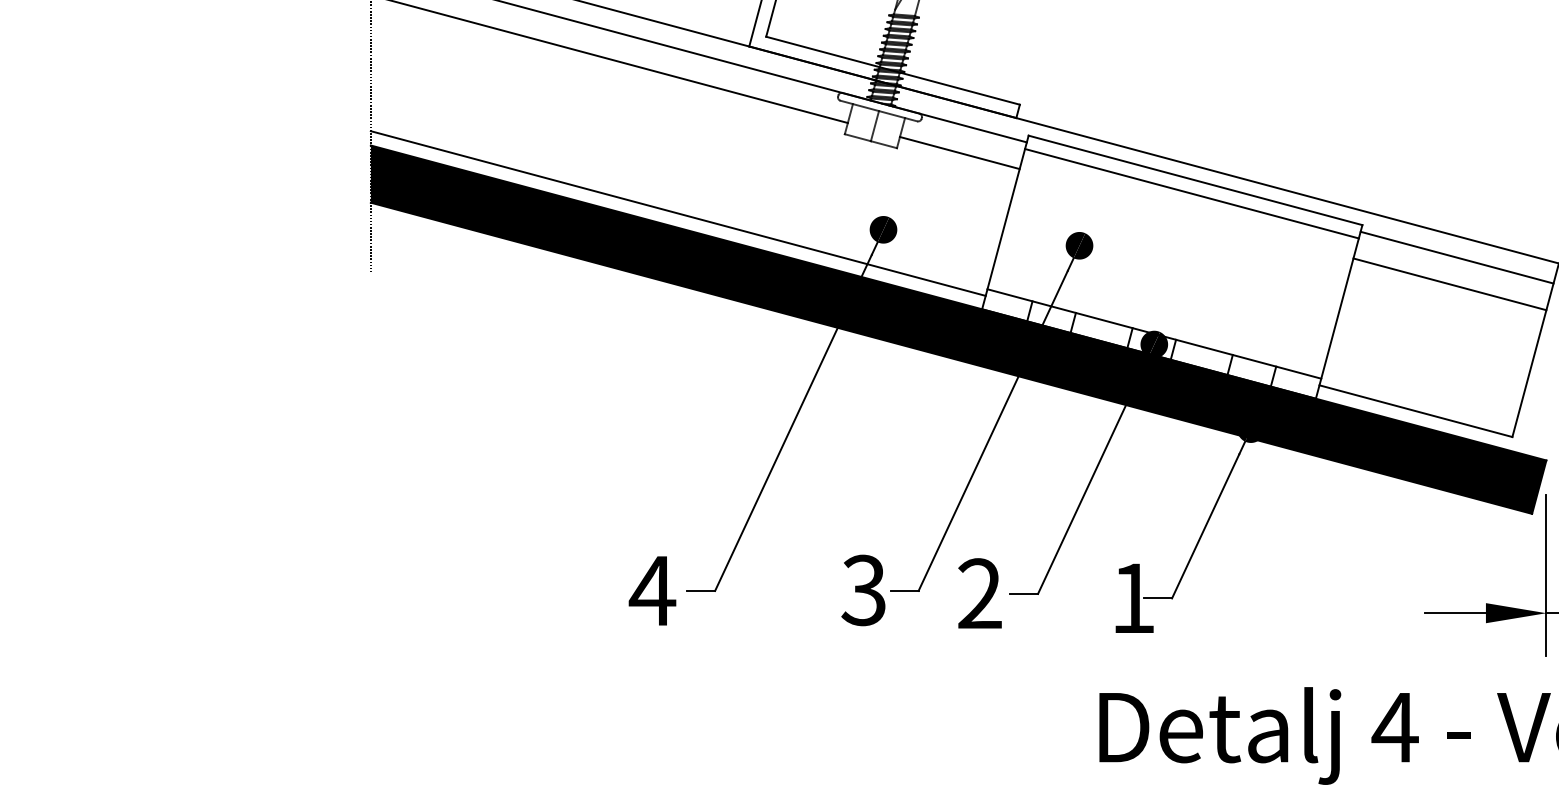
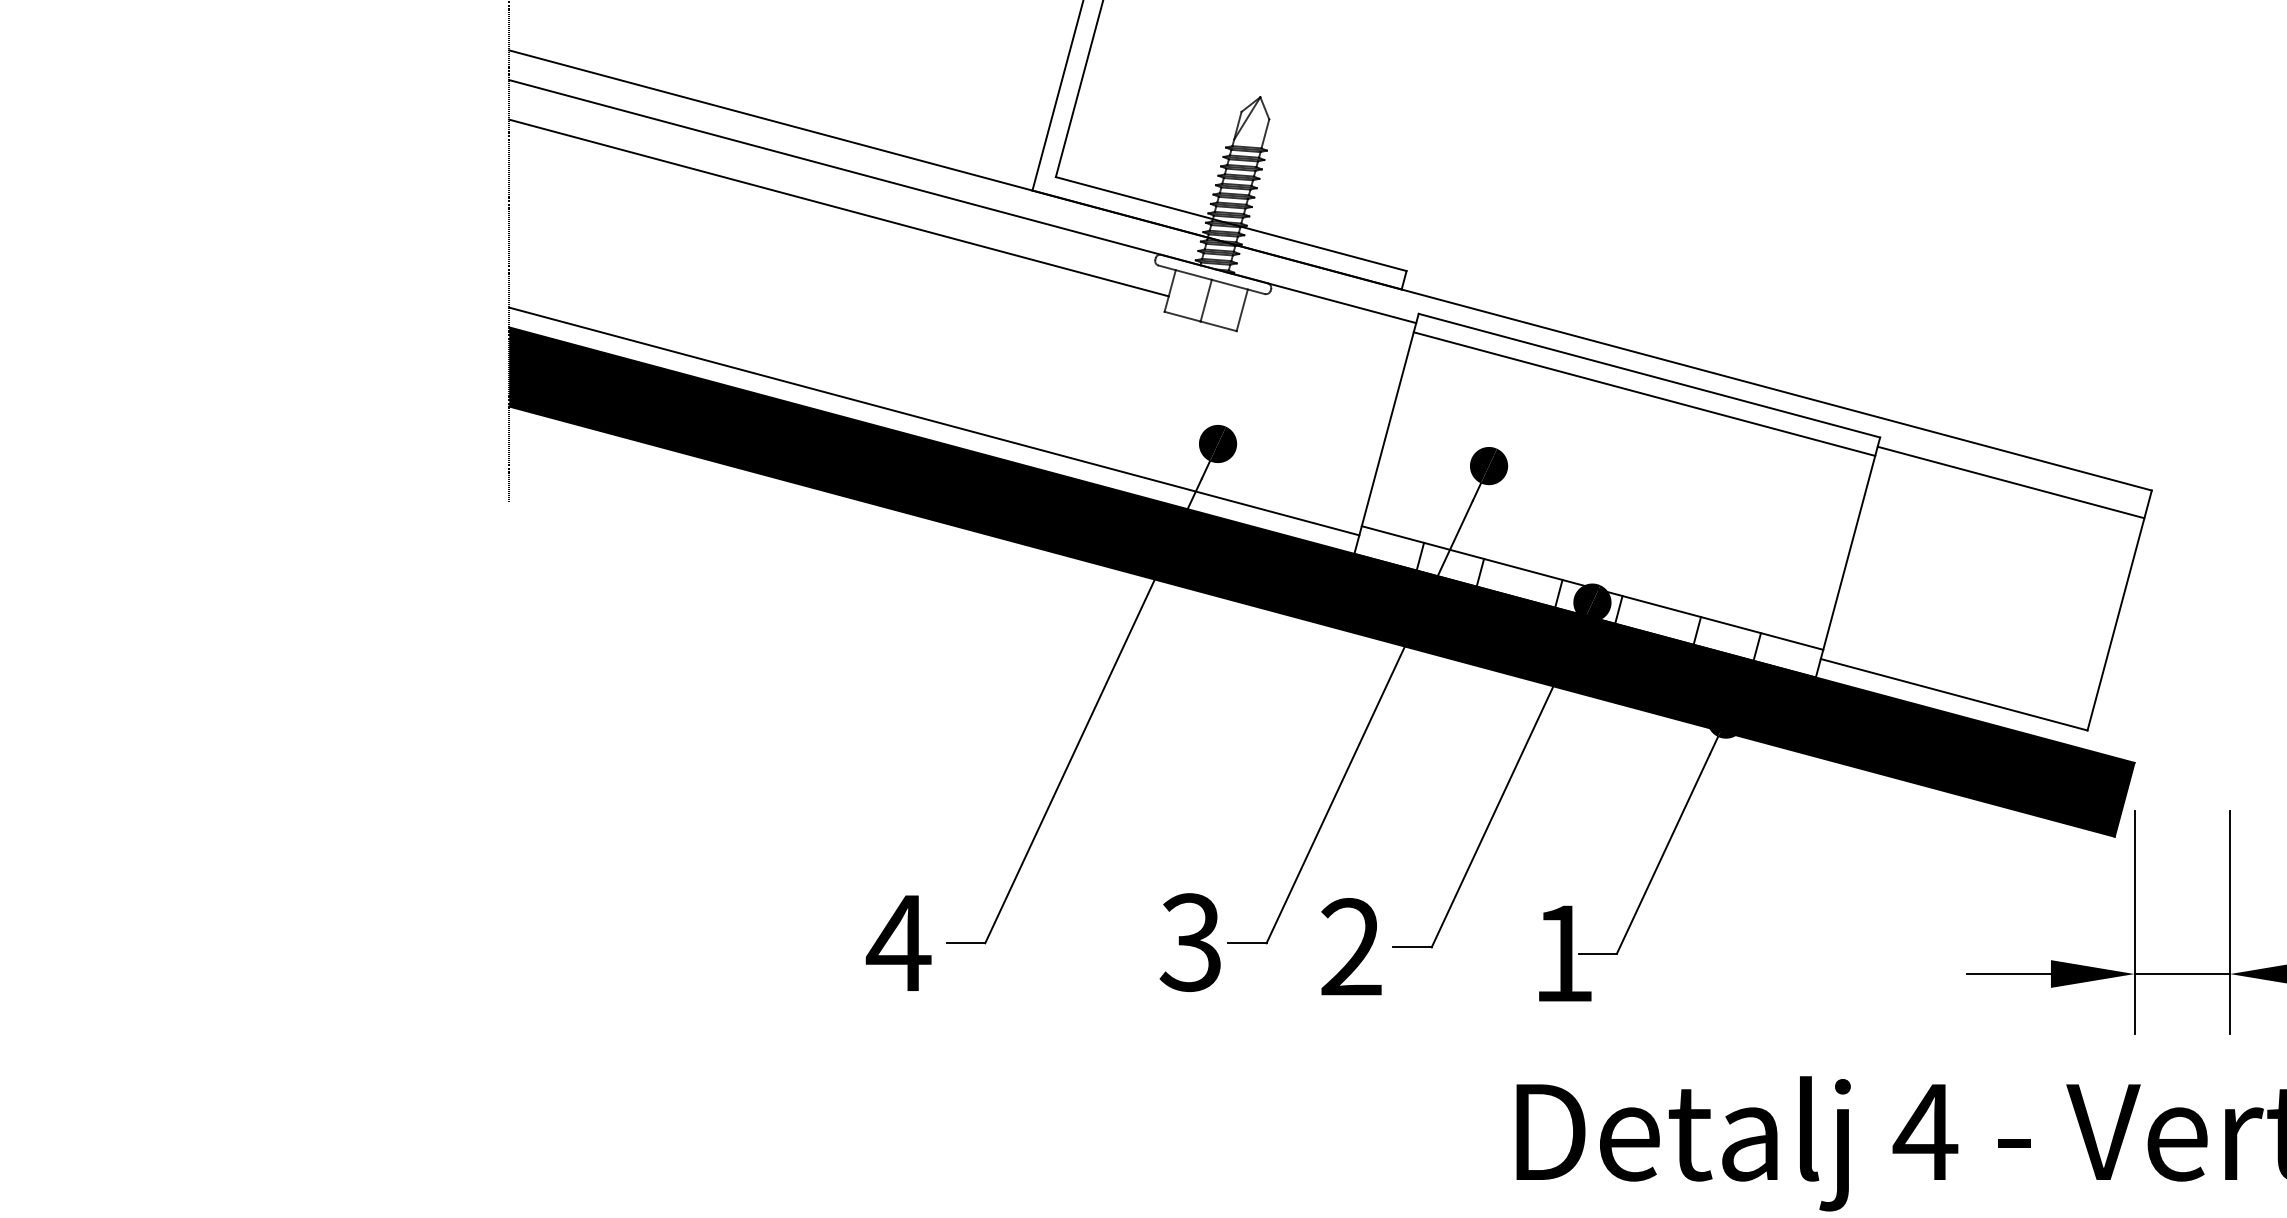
line: (959, 152) -> (1323, 337), removed
line: (1449, 284) -> (2000, 519), removed

